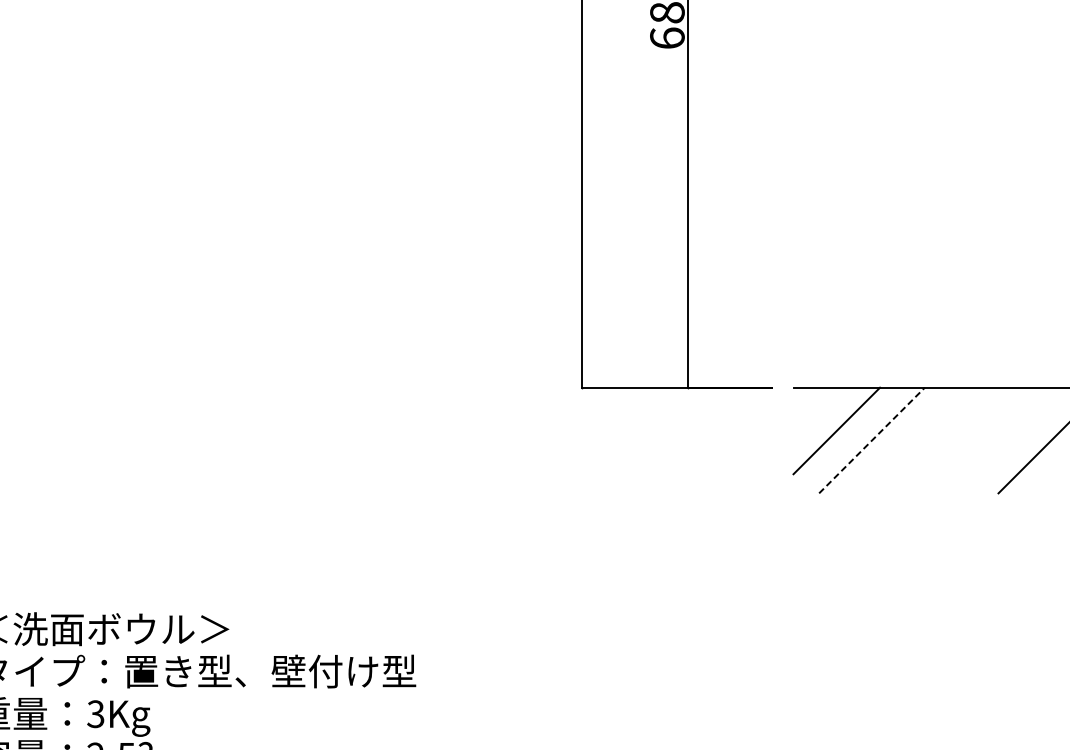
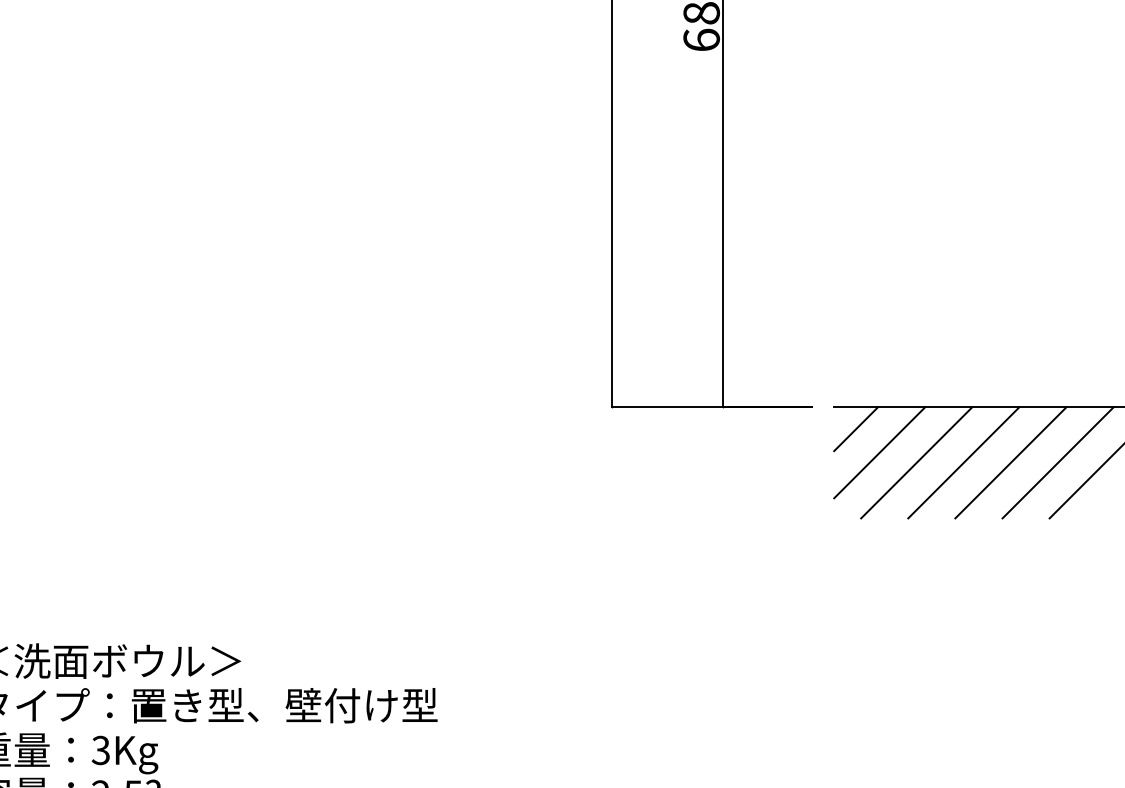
line: (813, 408) -> (855, 429), added
line: (871, 440) -> (916, 462), dashed -> solid
line: (916, 440) -> (963, 462), added
line: (961, 440) -> (1010, 462), added
line: (1005, 440) -> (1057, 462), added

